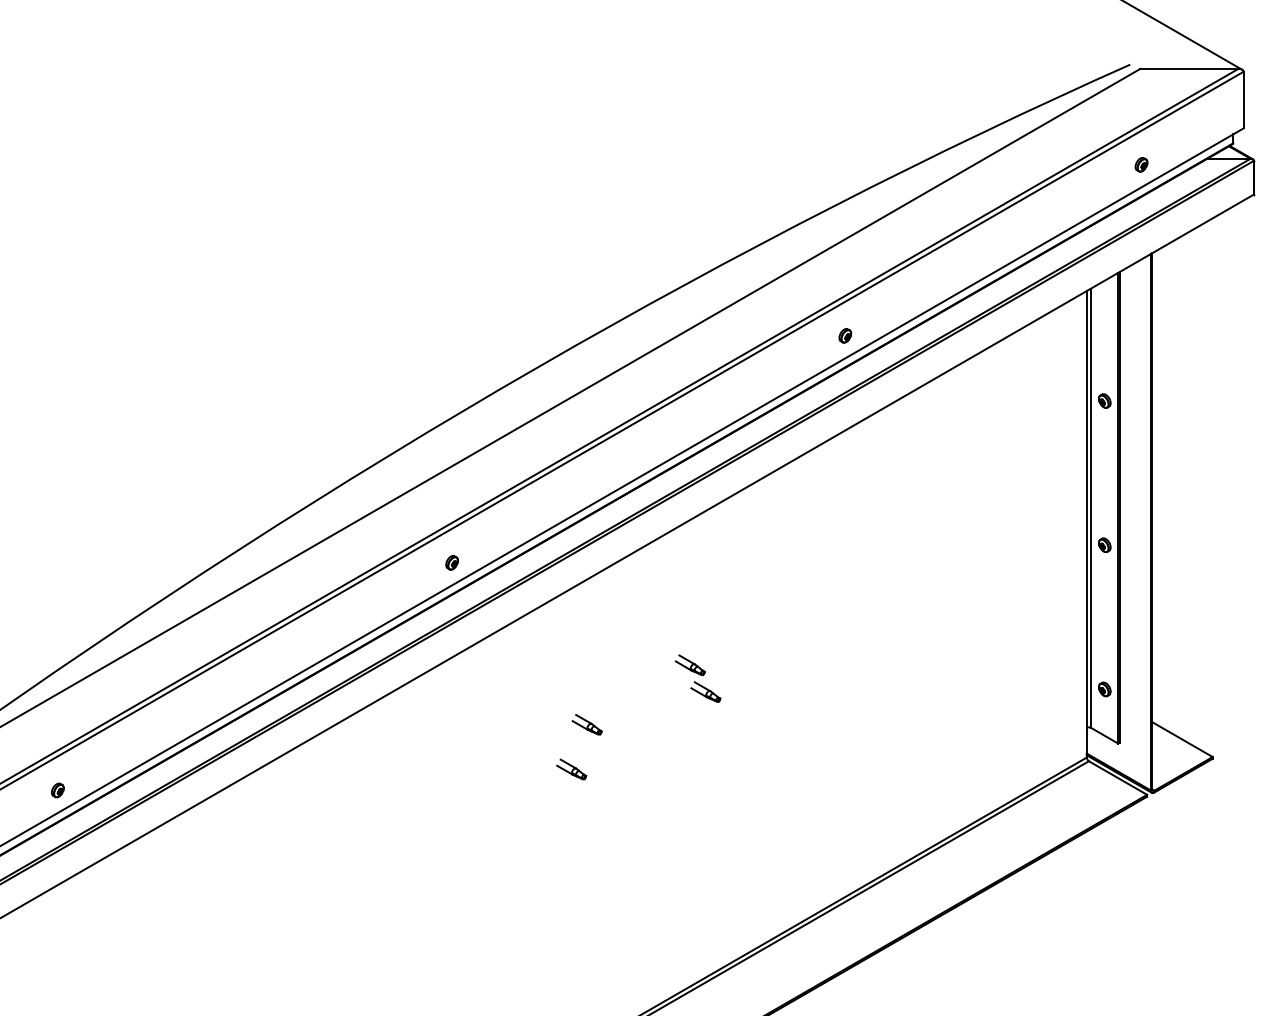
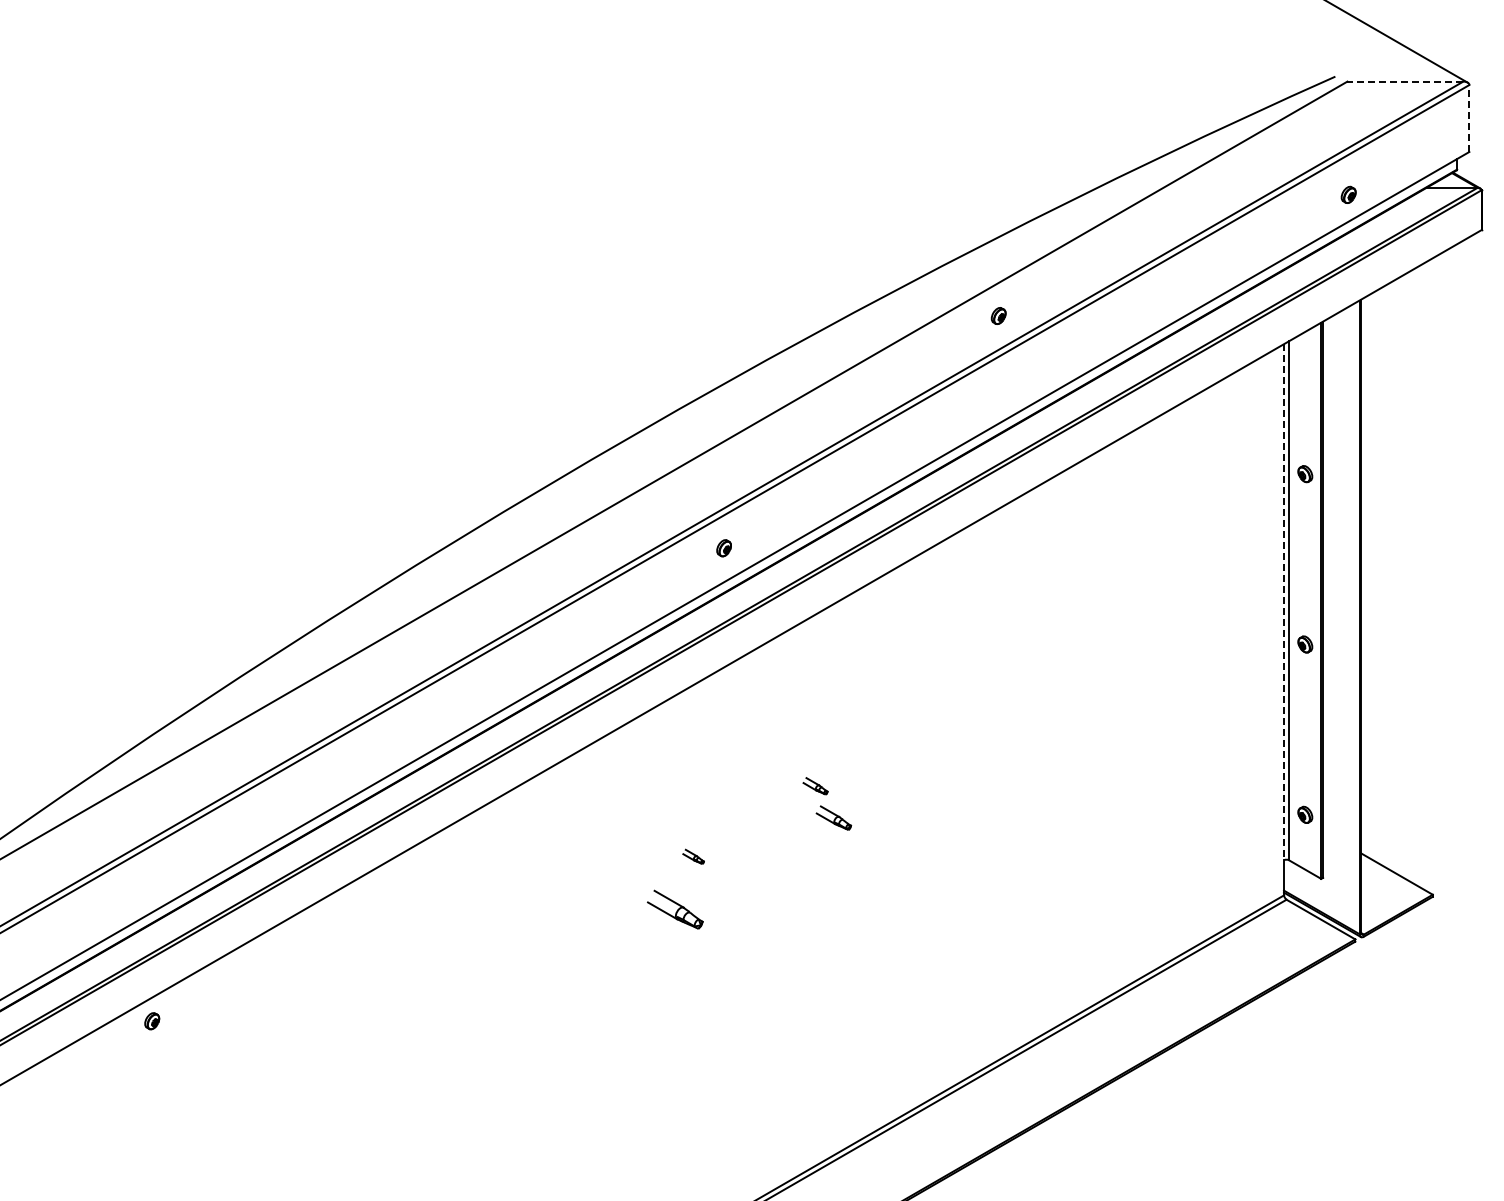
line: (1189, 68) -> (1405, 81), solid -> dashed
line: (1243, 100) -> (1469, 118), solid -> dashed
part: (845, 335) -> (998, 315), moved
line: (1086, 509) -> (1283, 602), solid -> dashed
part: (451, 563) -> (723, 548), moved
part: (690, 664) -> (815, 785), size x0.7
part: (586, 724) -> (693, 856), size x0.6
part: (571, 769) -> (675, 909), size x1.6
part: (58, 790) -> (152, 1021), moved

